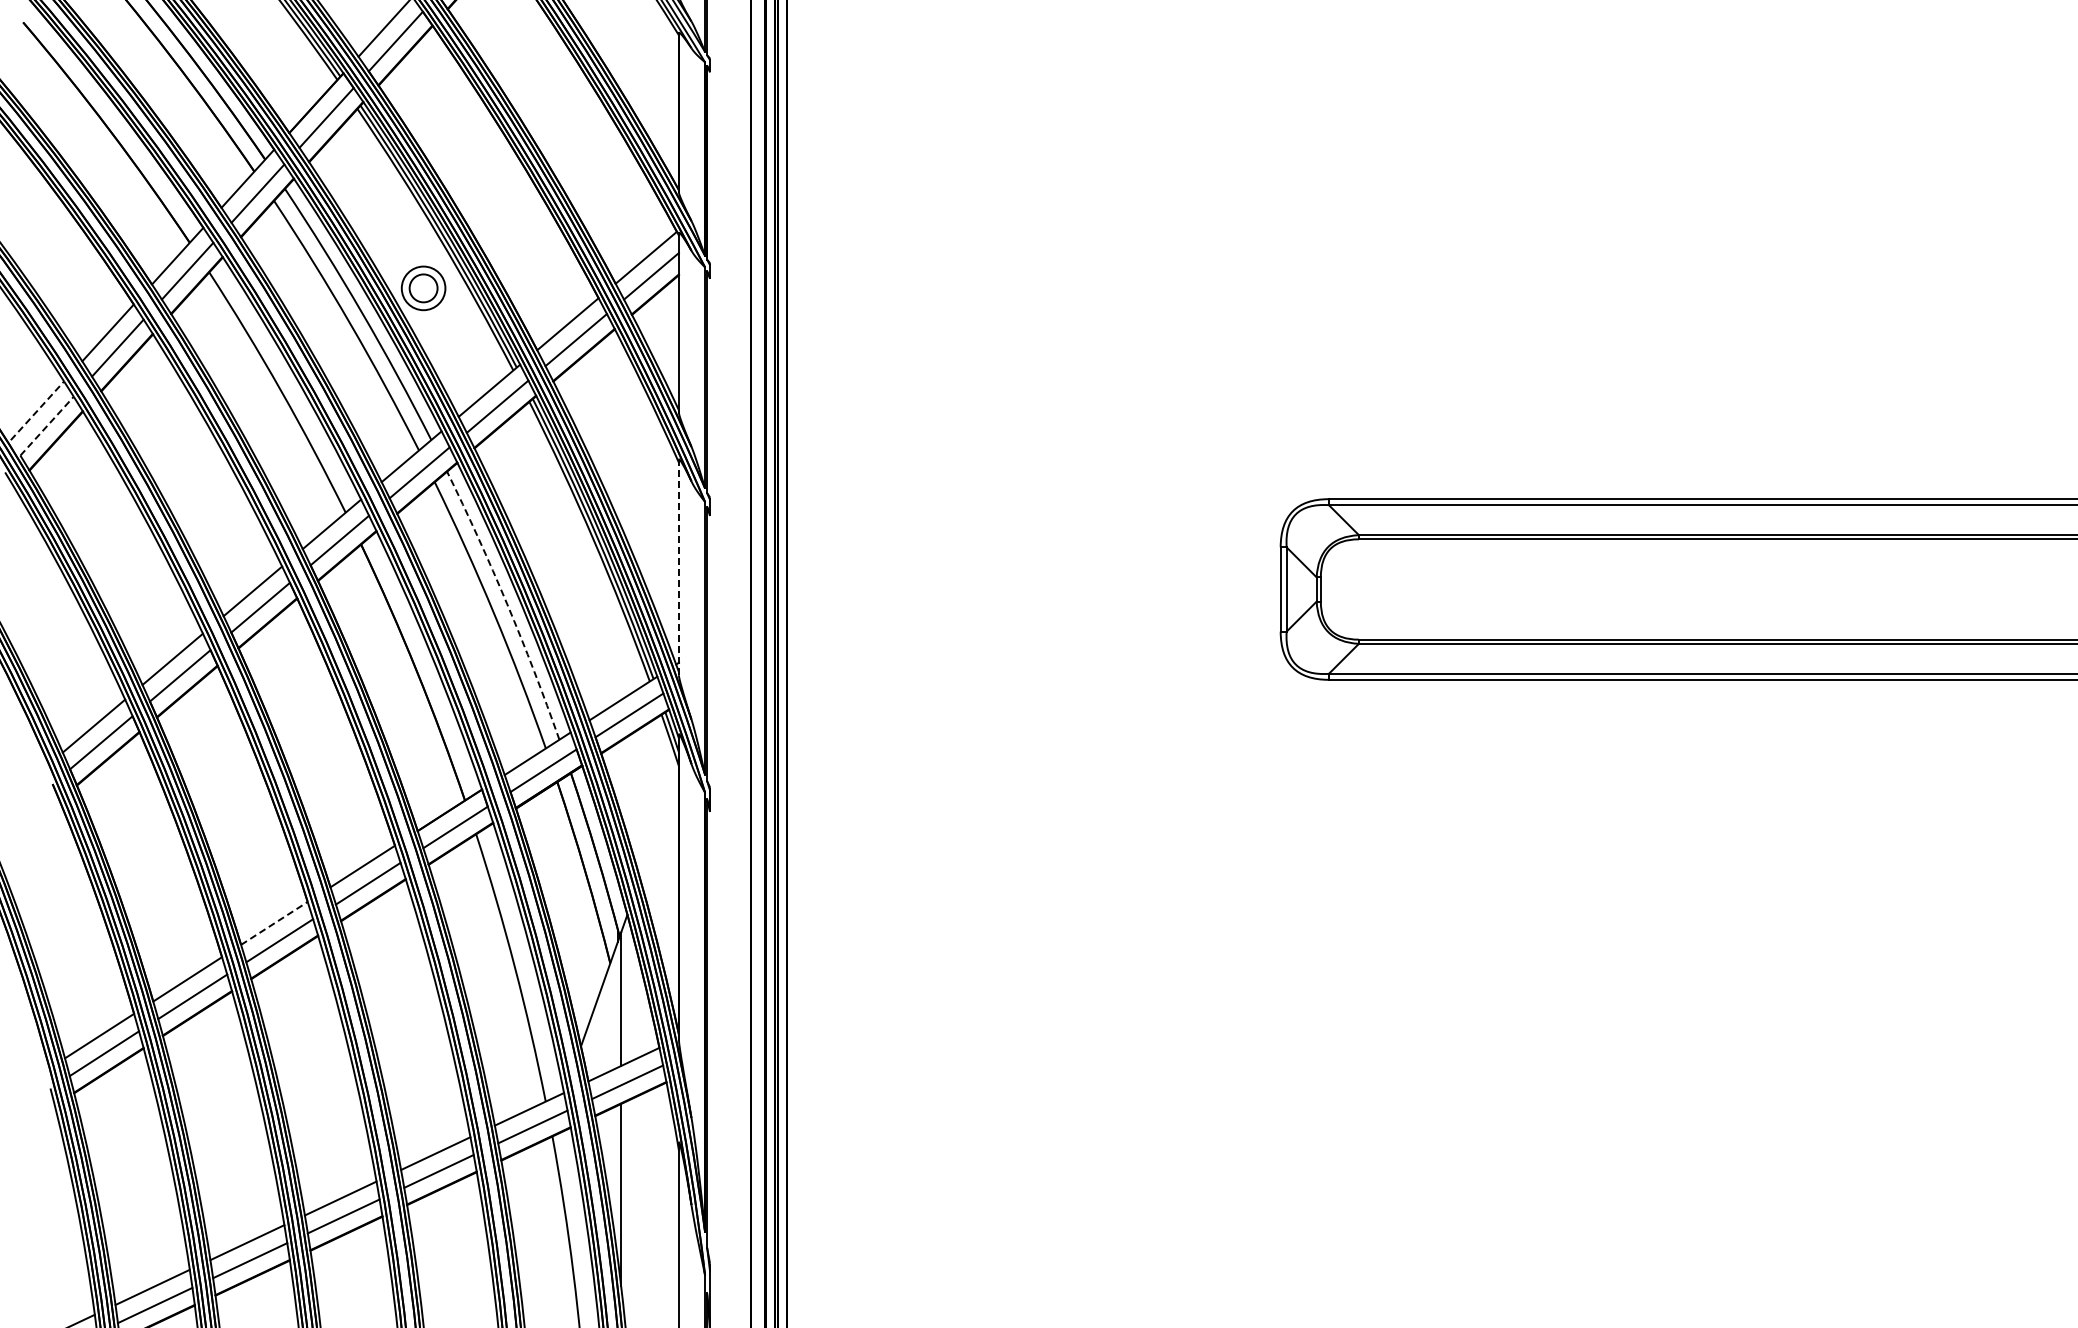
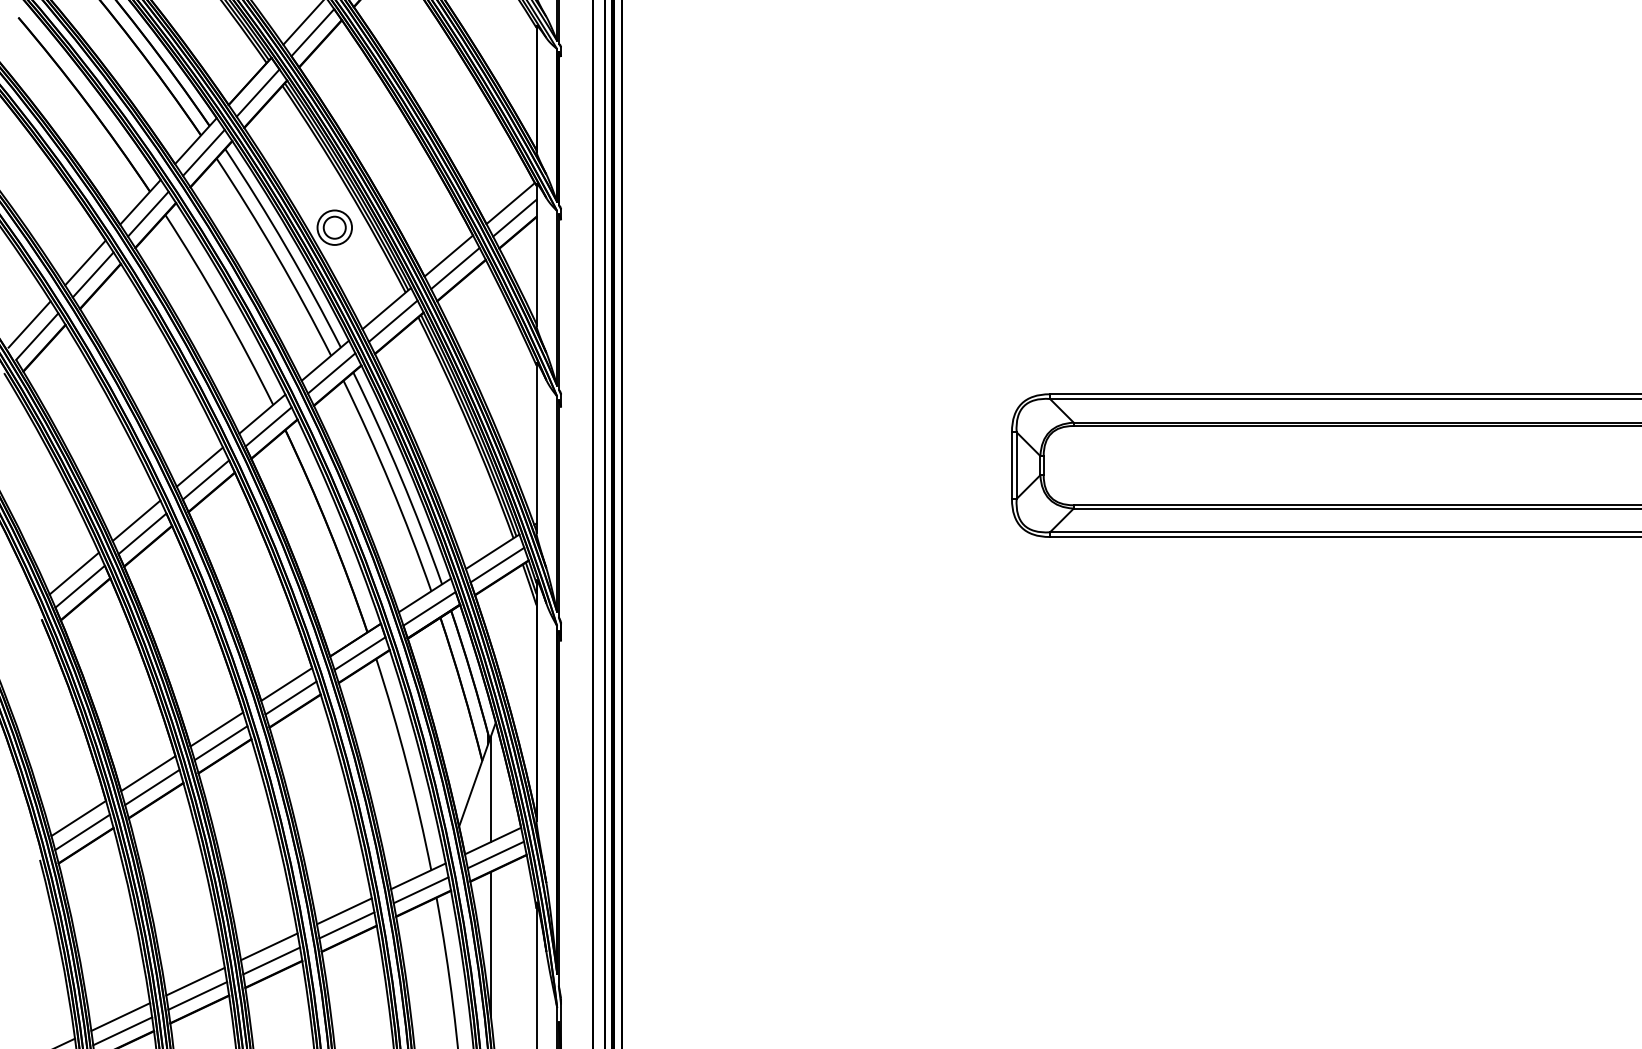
line: (37, 410) -> (29, 324), dashed -> solid
line: (47, 426) -> (37, 336), dashed -> solid
line: (678, 567) -> (536, 448), dashed -> solid
arc: (507, 604) -> (401, 477), dashed -> solid
line: (274, 923) -> (216, 729), dashed -> solid

